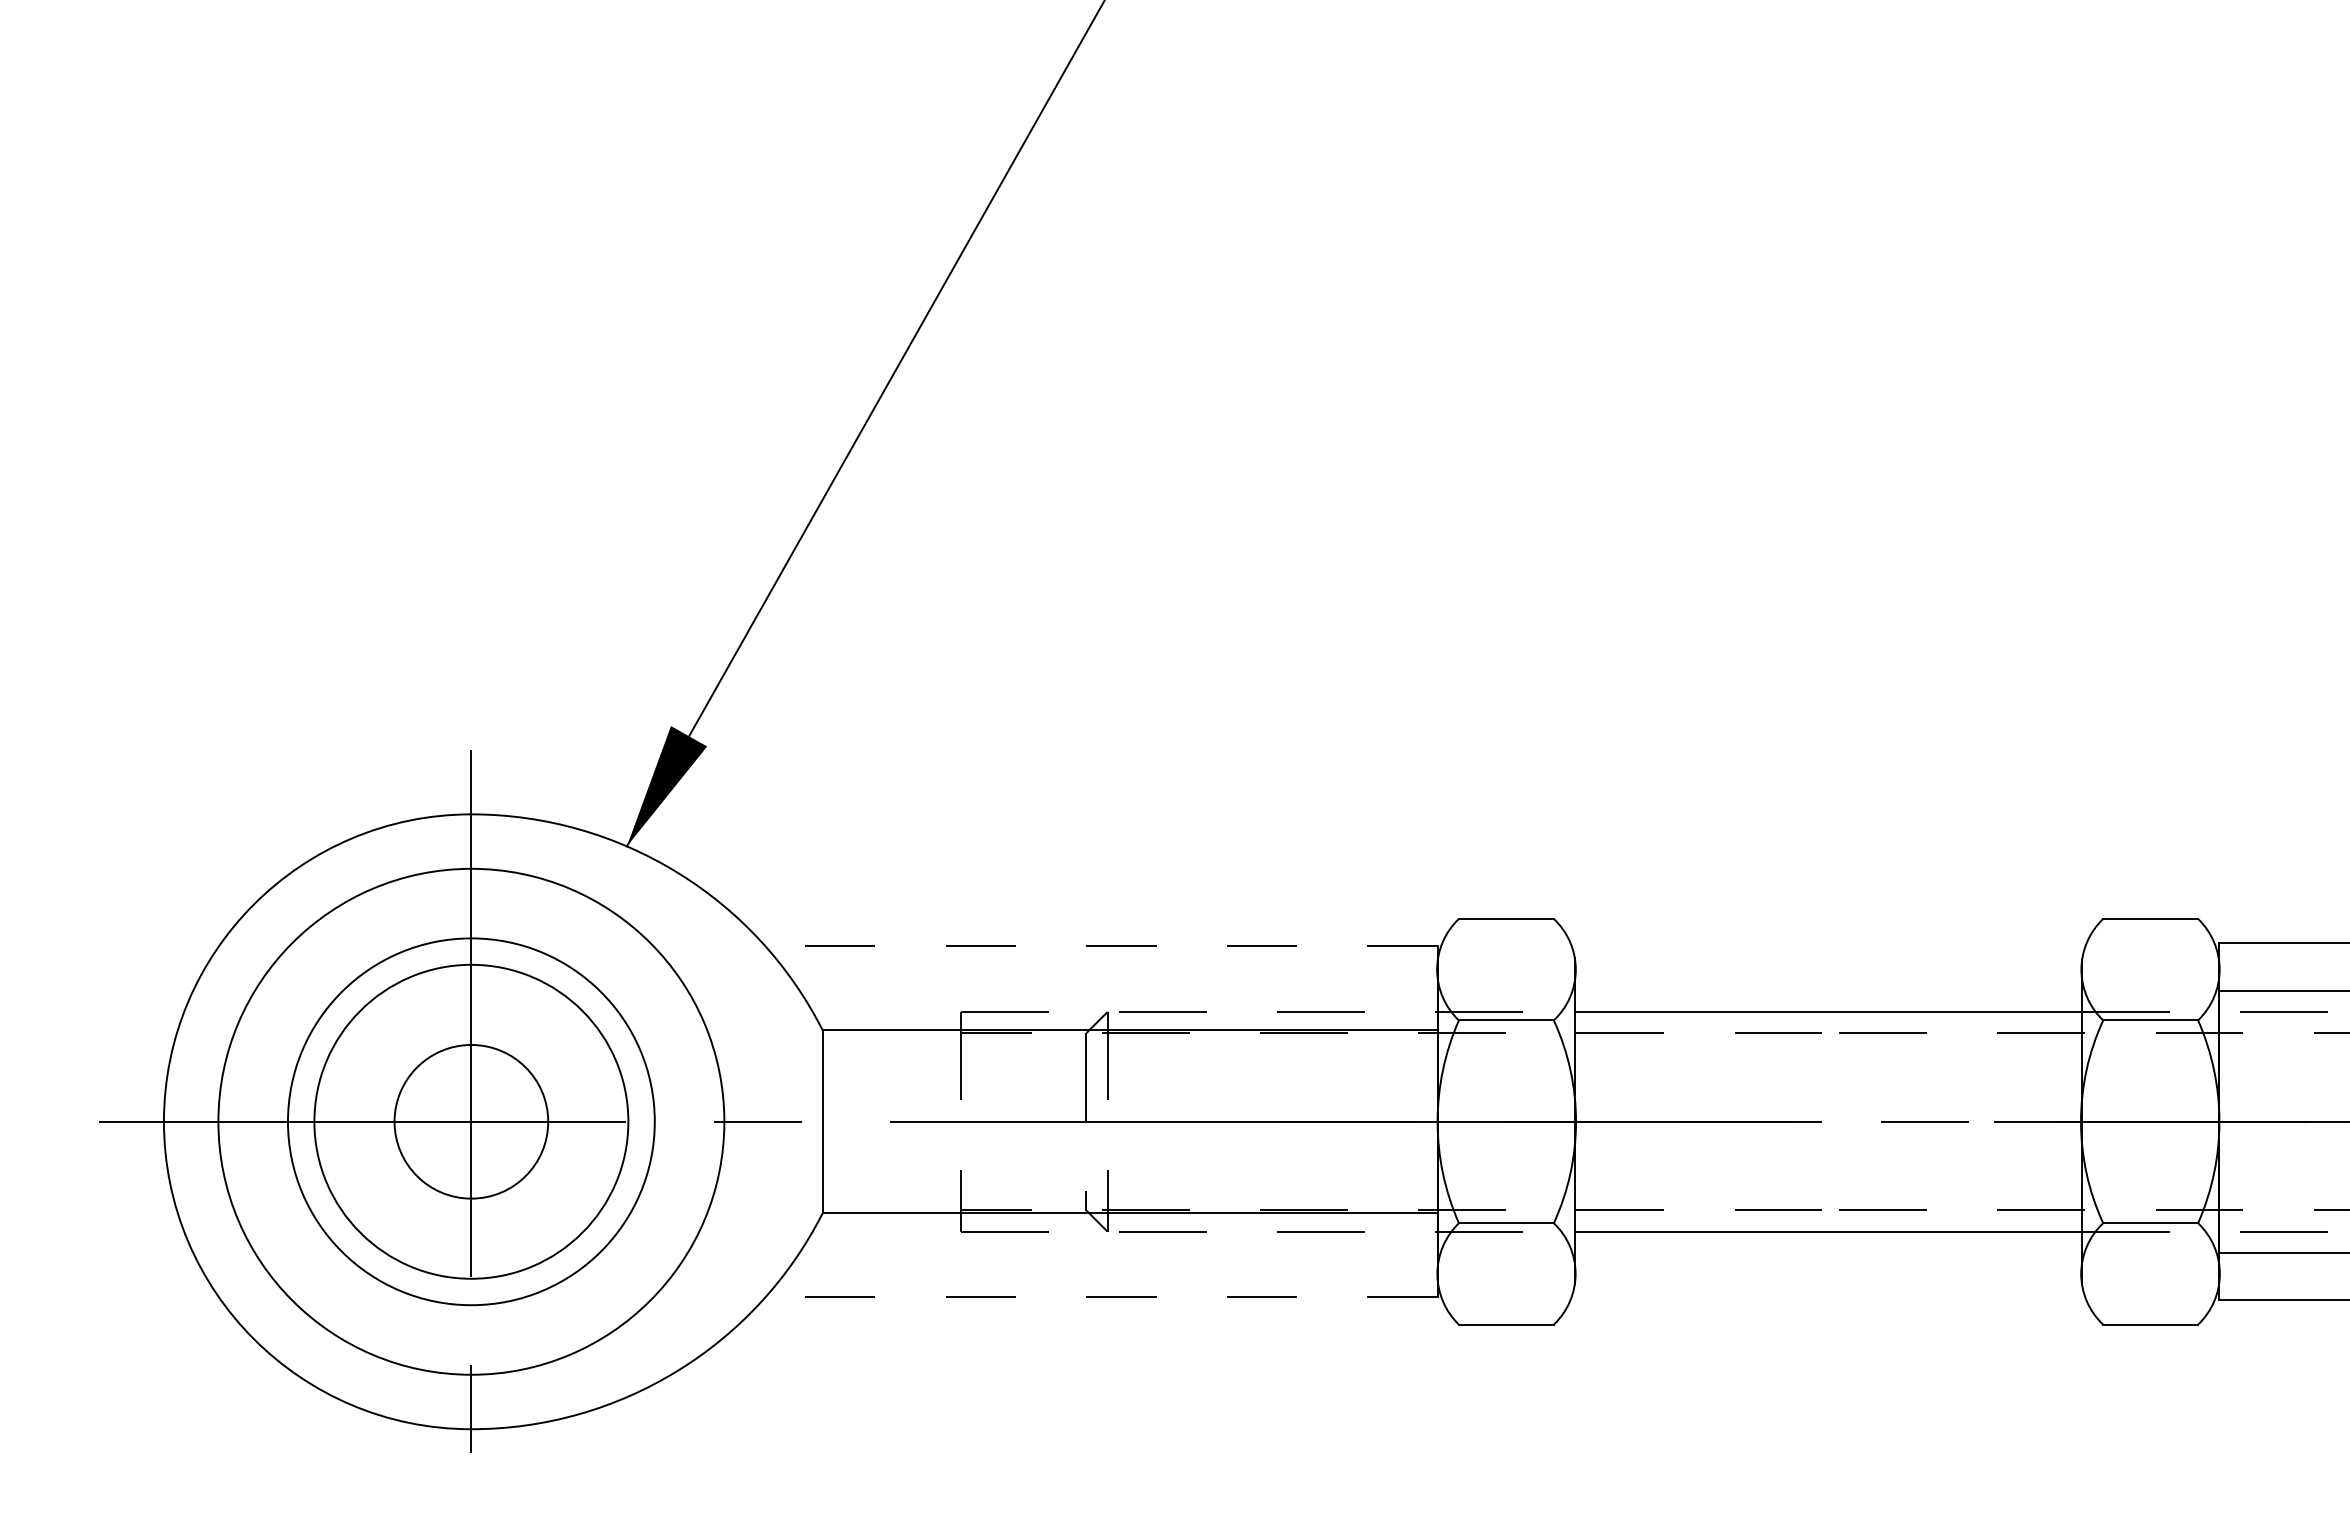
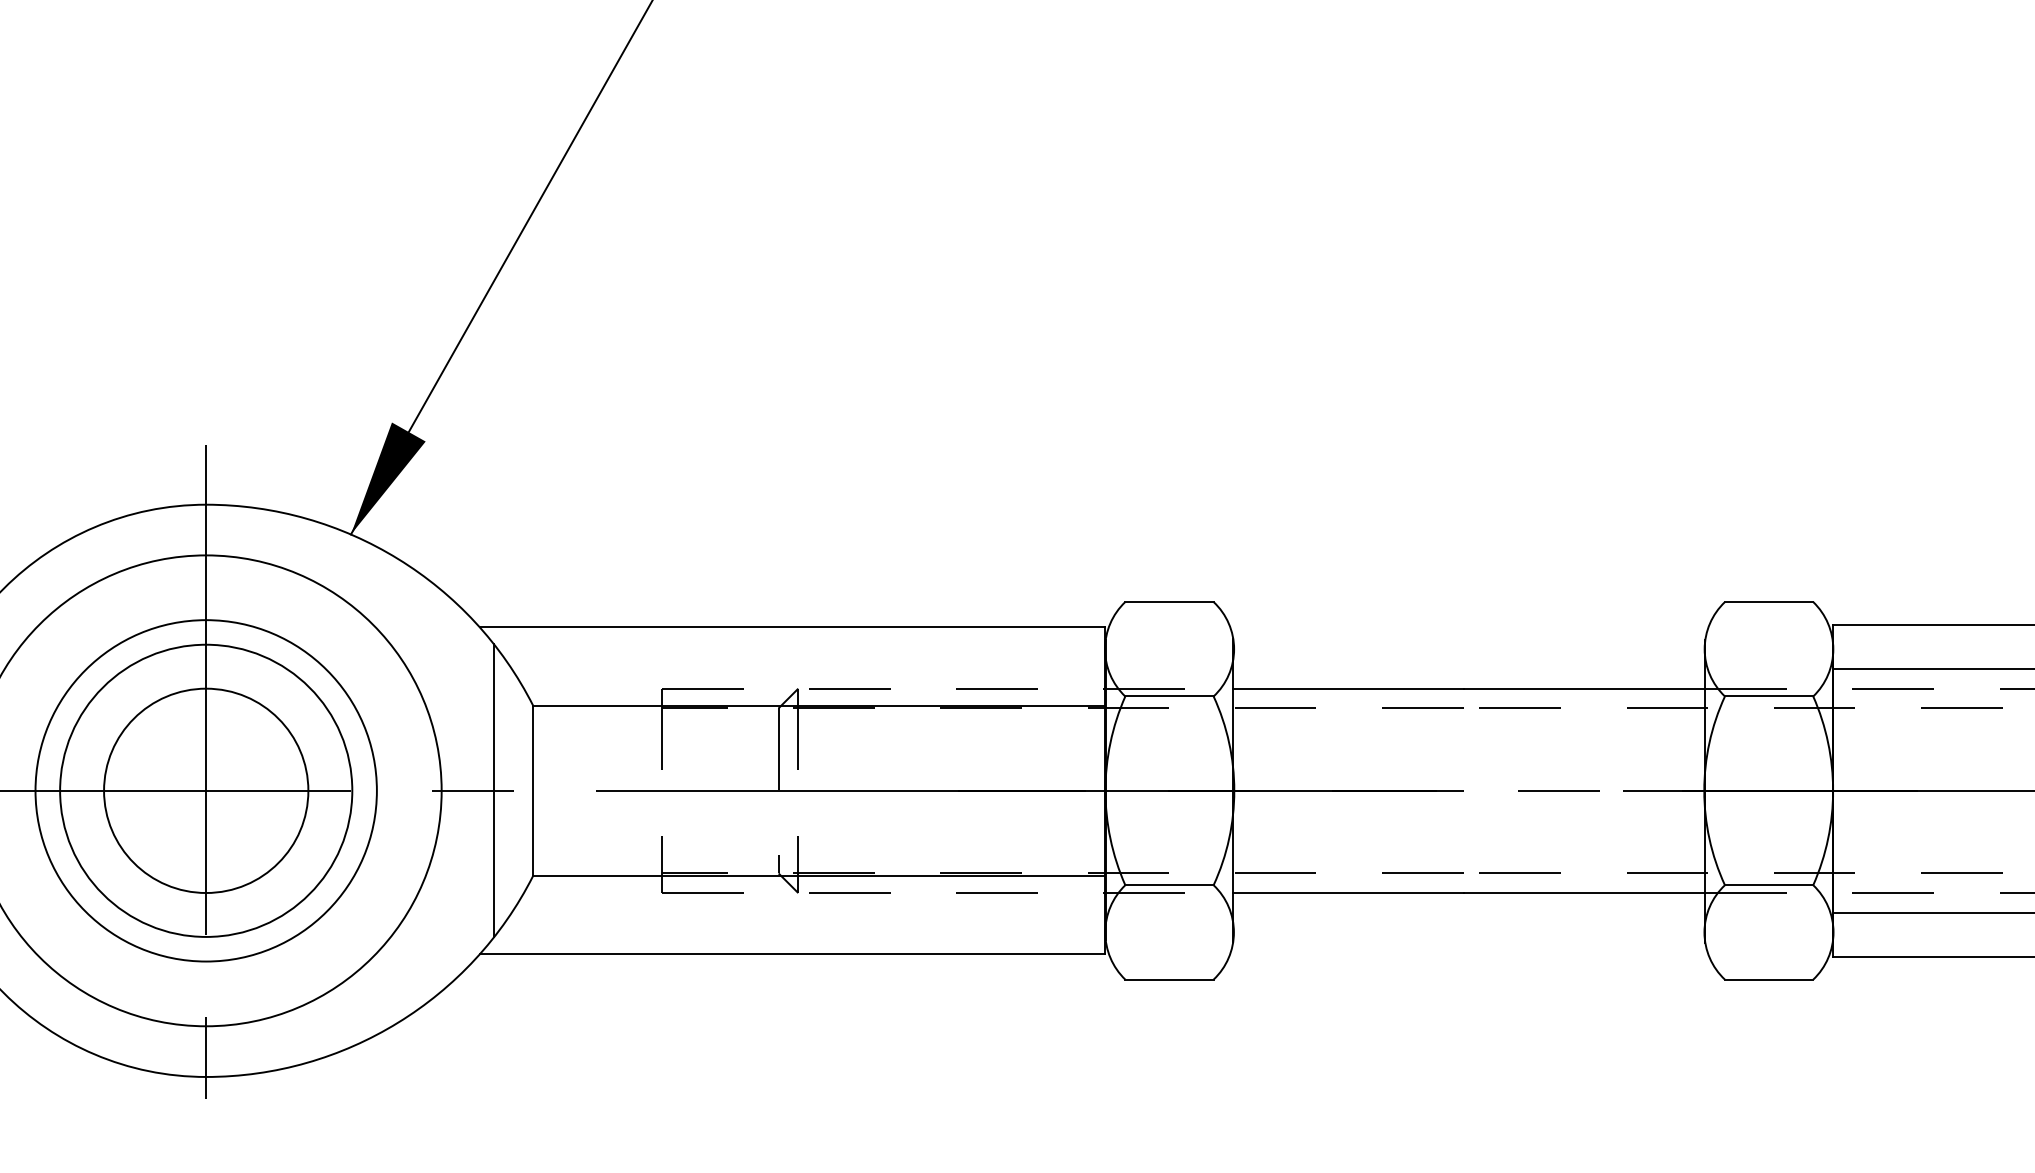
line: (1100, 946) -> (791, 627), dashed -> solid
circle: (471, 1121) -> (206, 790), size x1.43
line: (780, 1121) -> (493, 790), added
line: (1100, 1297) -> (791, 954), dashed -> solid

